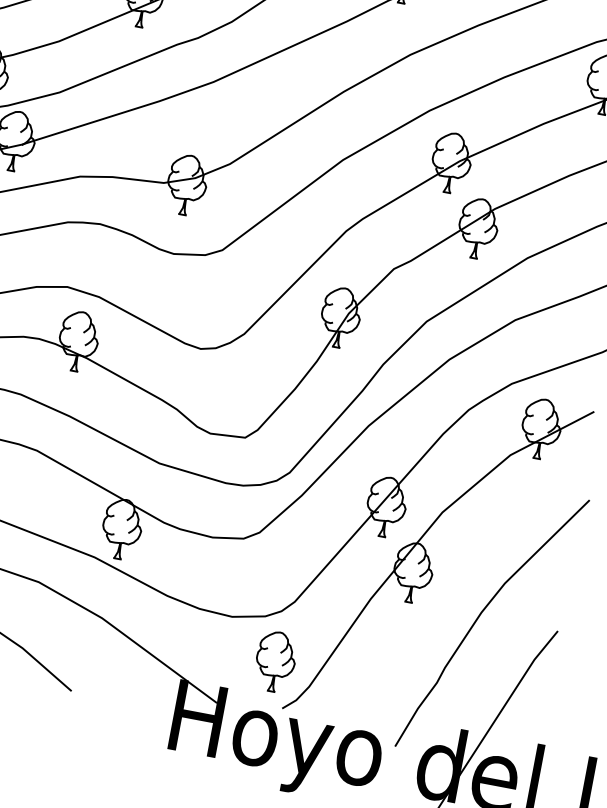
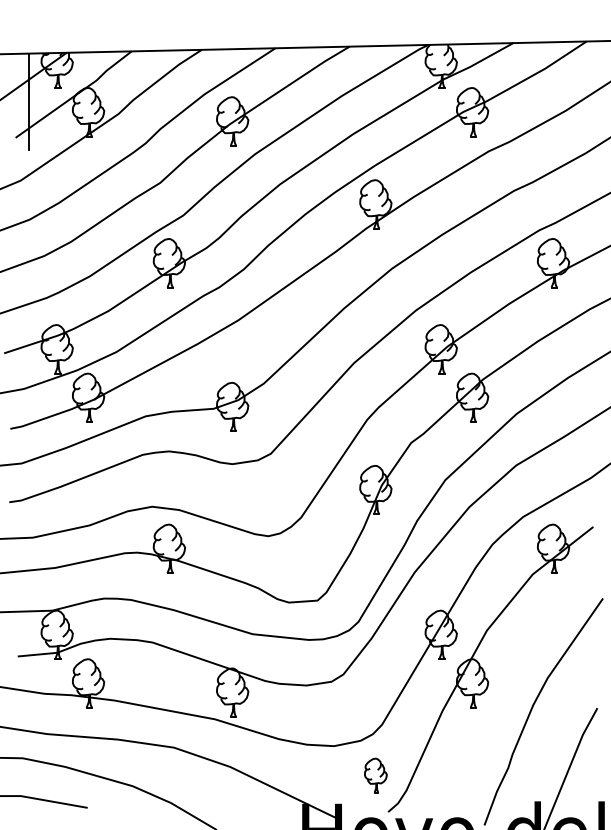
part: (275, 661) -> (375, 775), size x0.7

